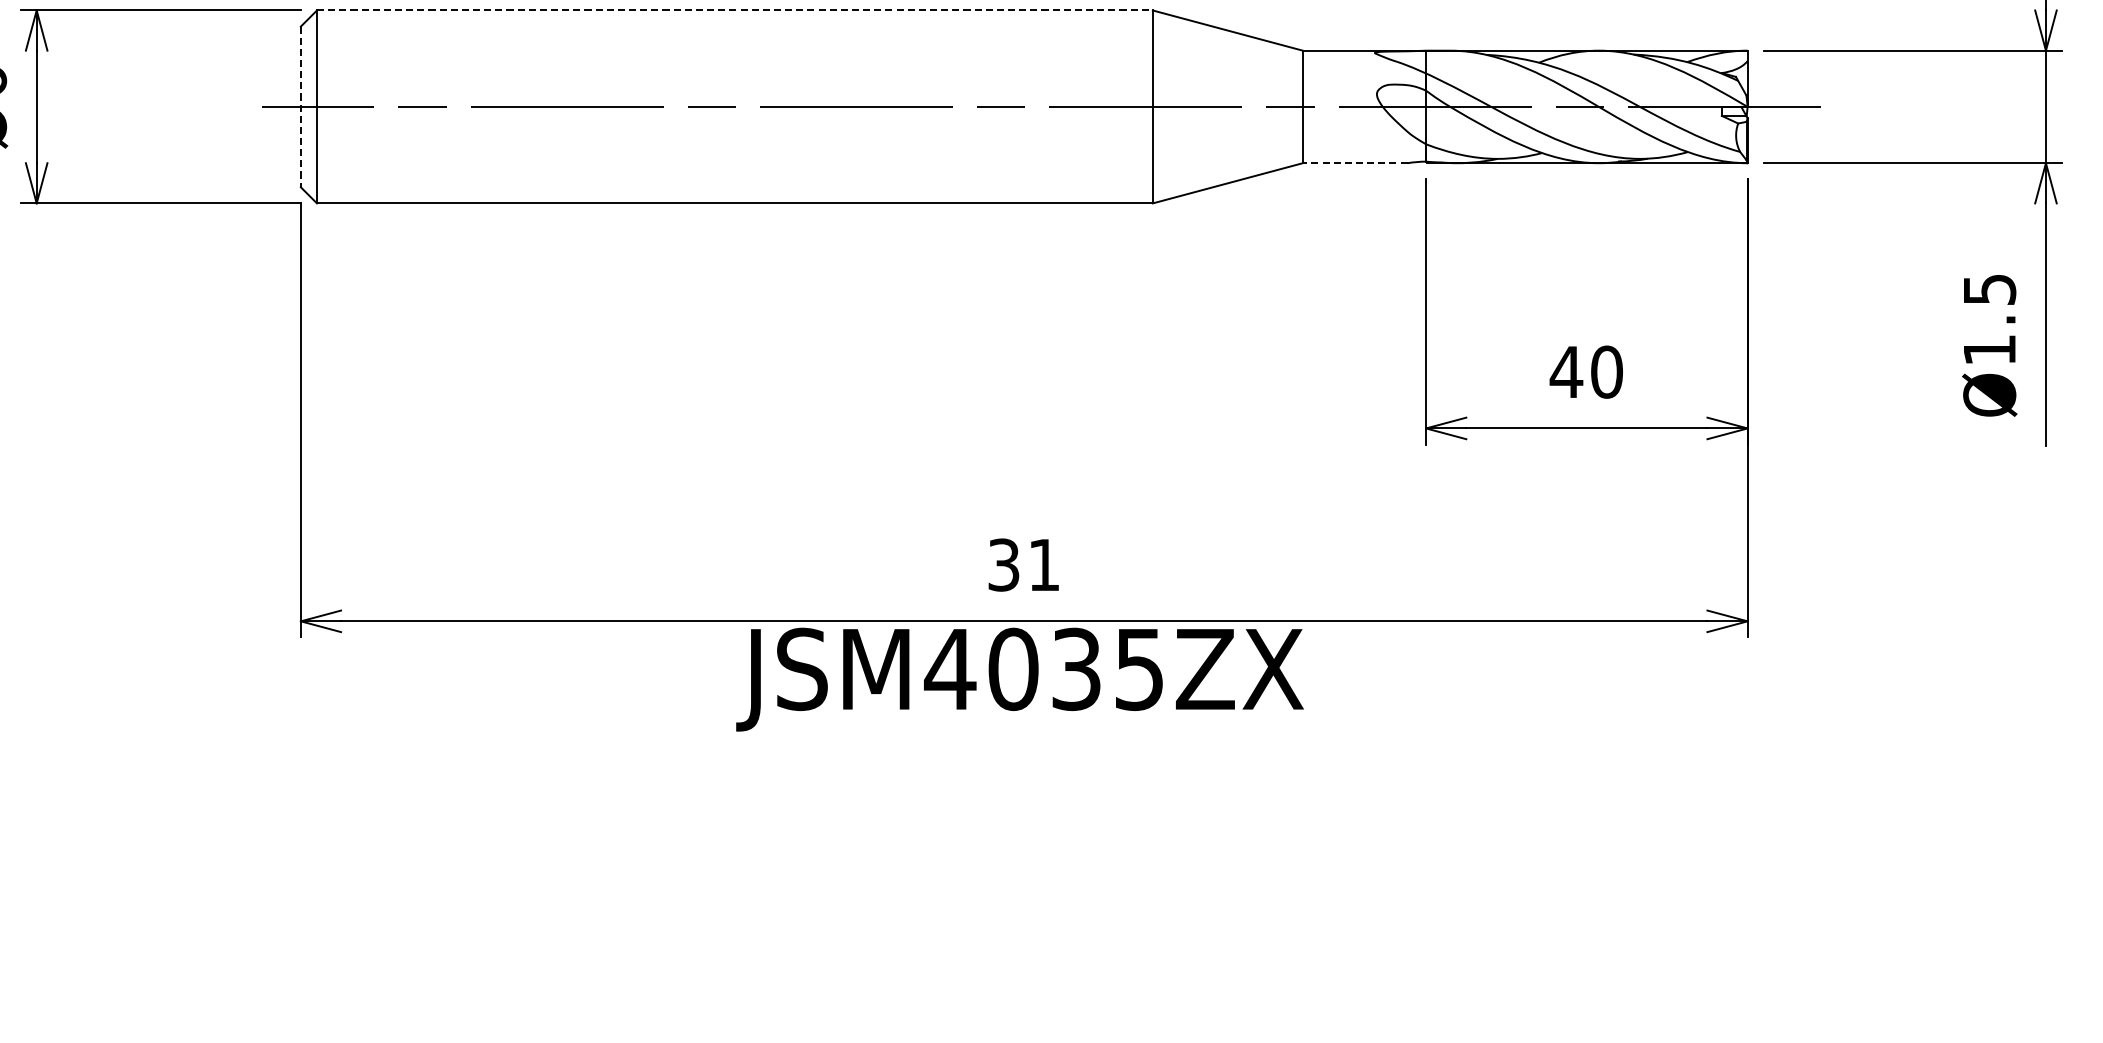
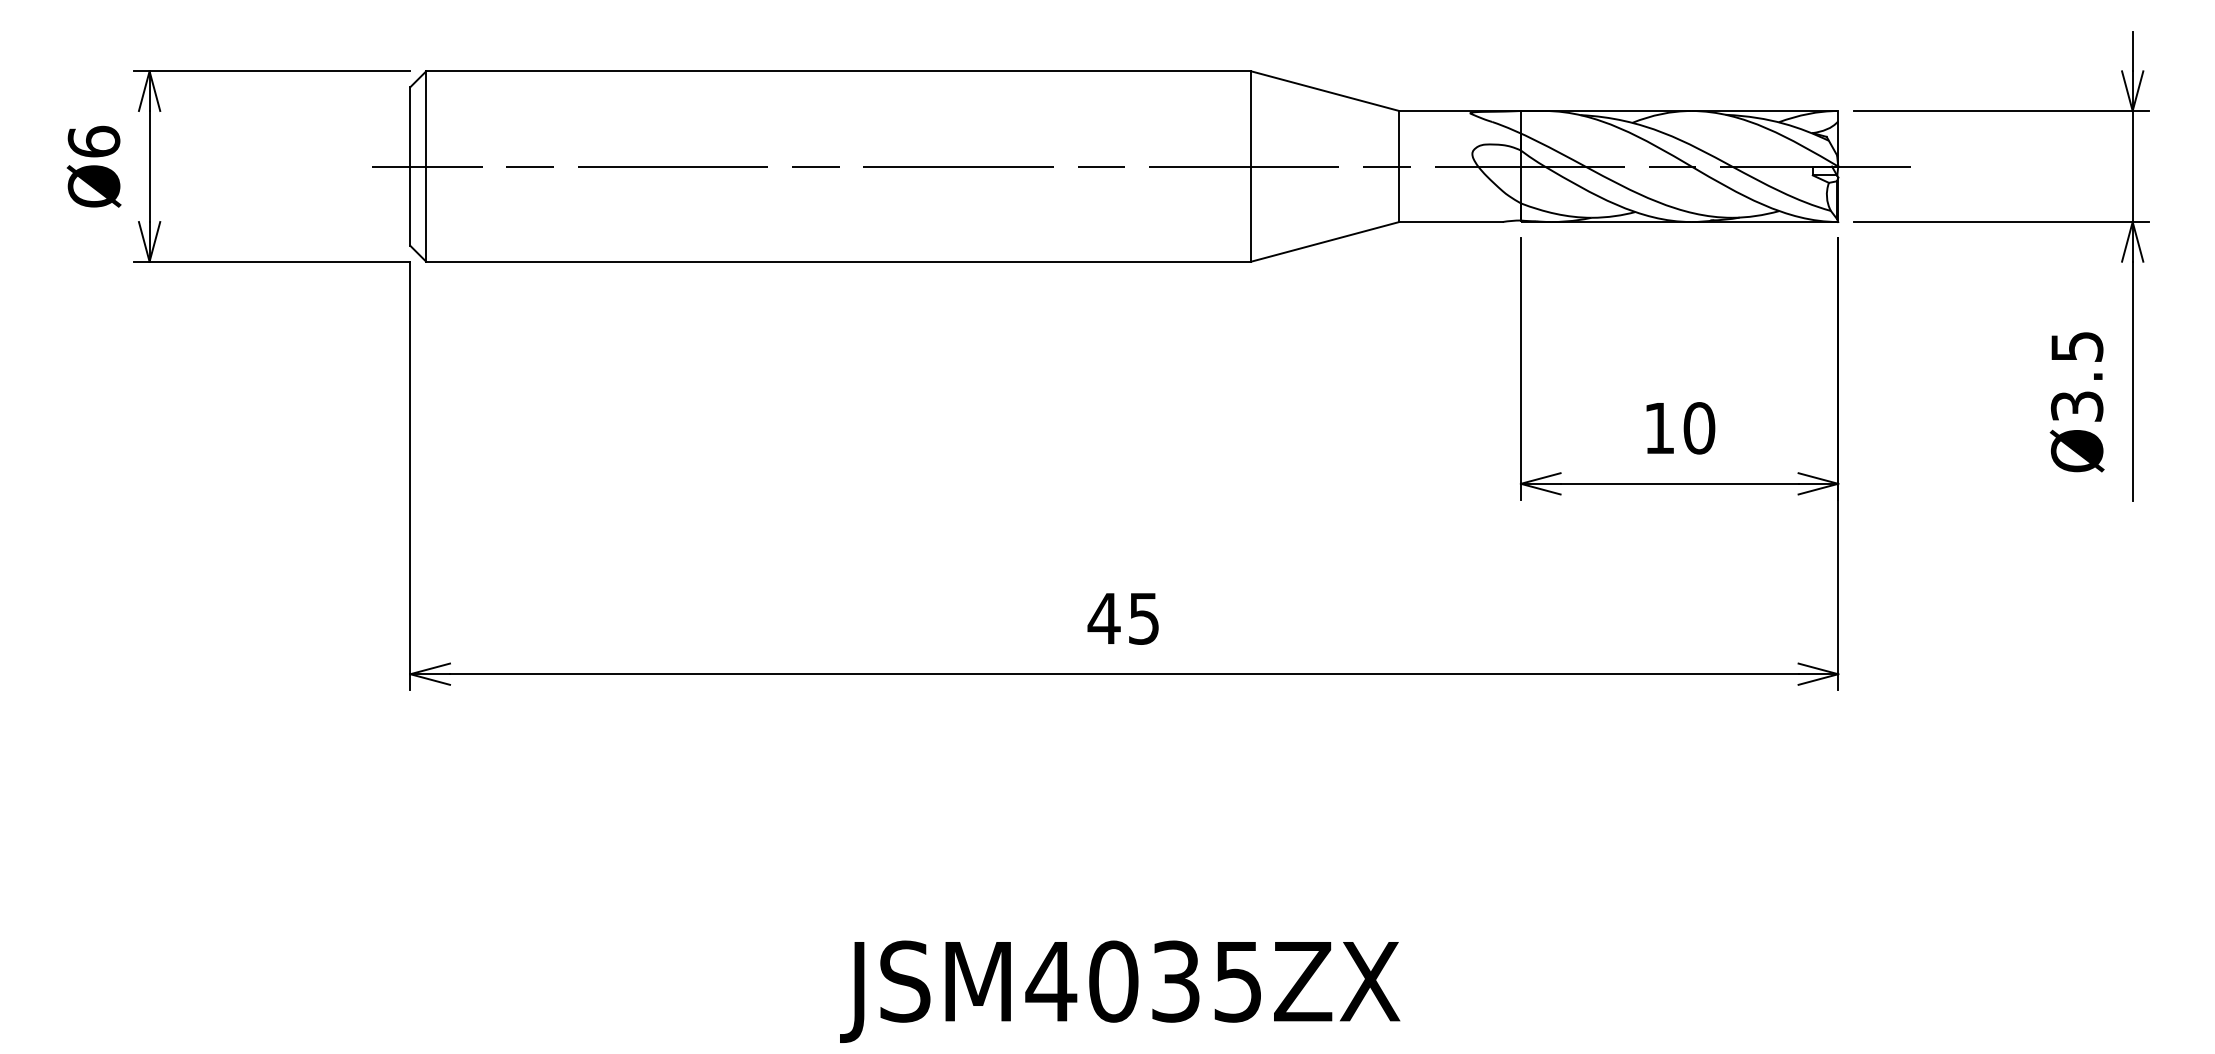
line: (734, 10) -> (838, 71), dashed -> solid
line: (301, 107) -> (410, 167), dashed -> solid
line: (1354, 163) -> (1450, 222), dashed -> solid
text: (1989, 350) -> (2076, 406), Ø1.5 -> Ø3.5
text: (1566, 372) -> (1659, 428), 40 -> 10
text: (1022, 564) -> (1122, 618), 31 -> 45
text: (1020, 679) -> (1120, 991), moved

